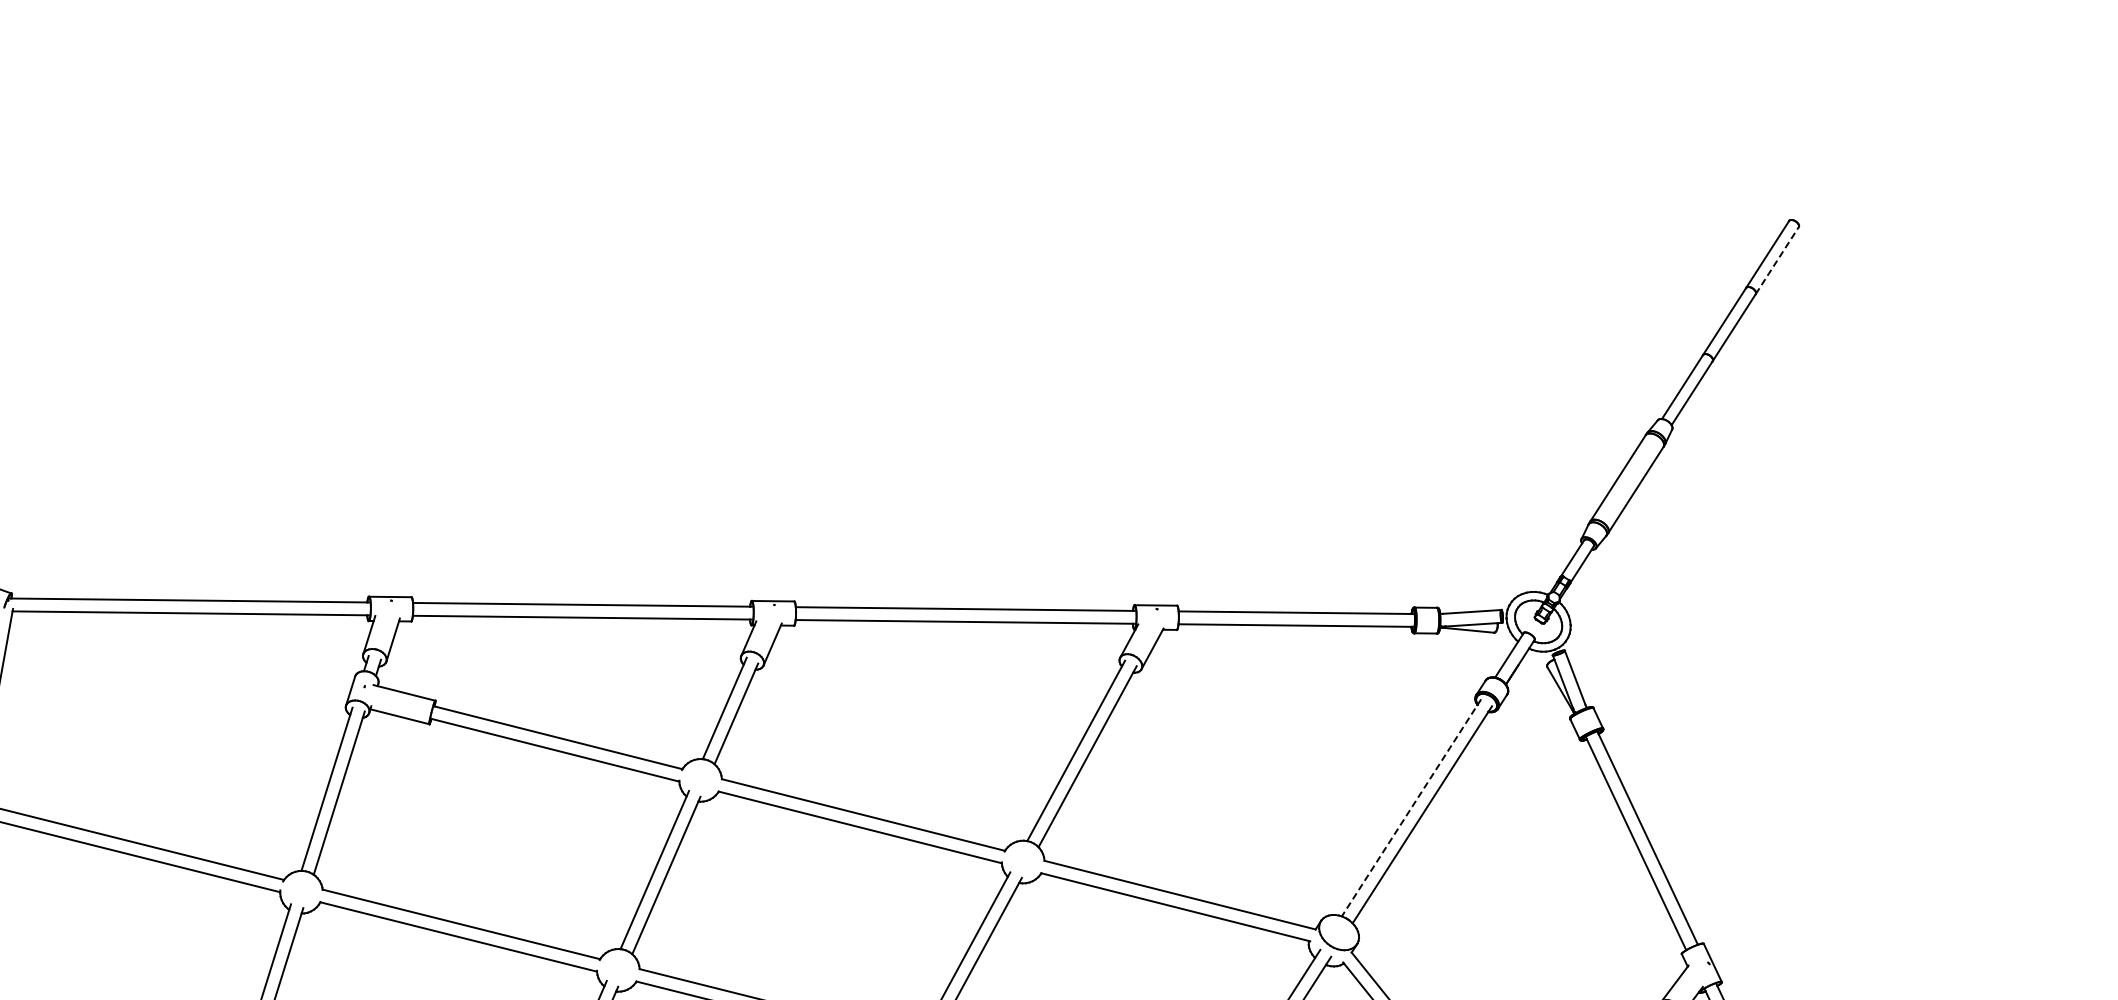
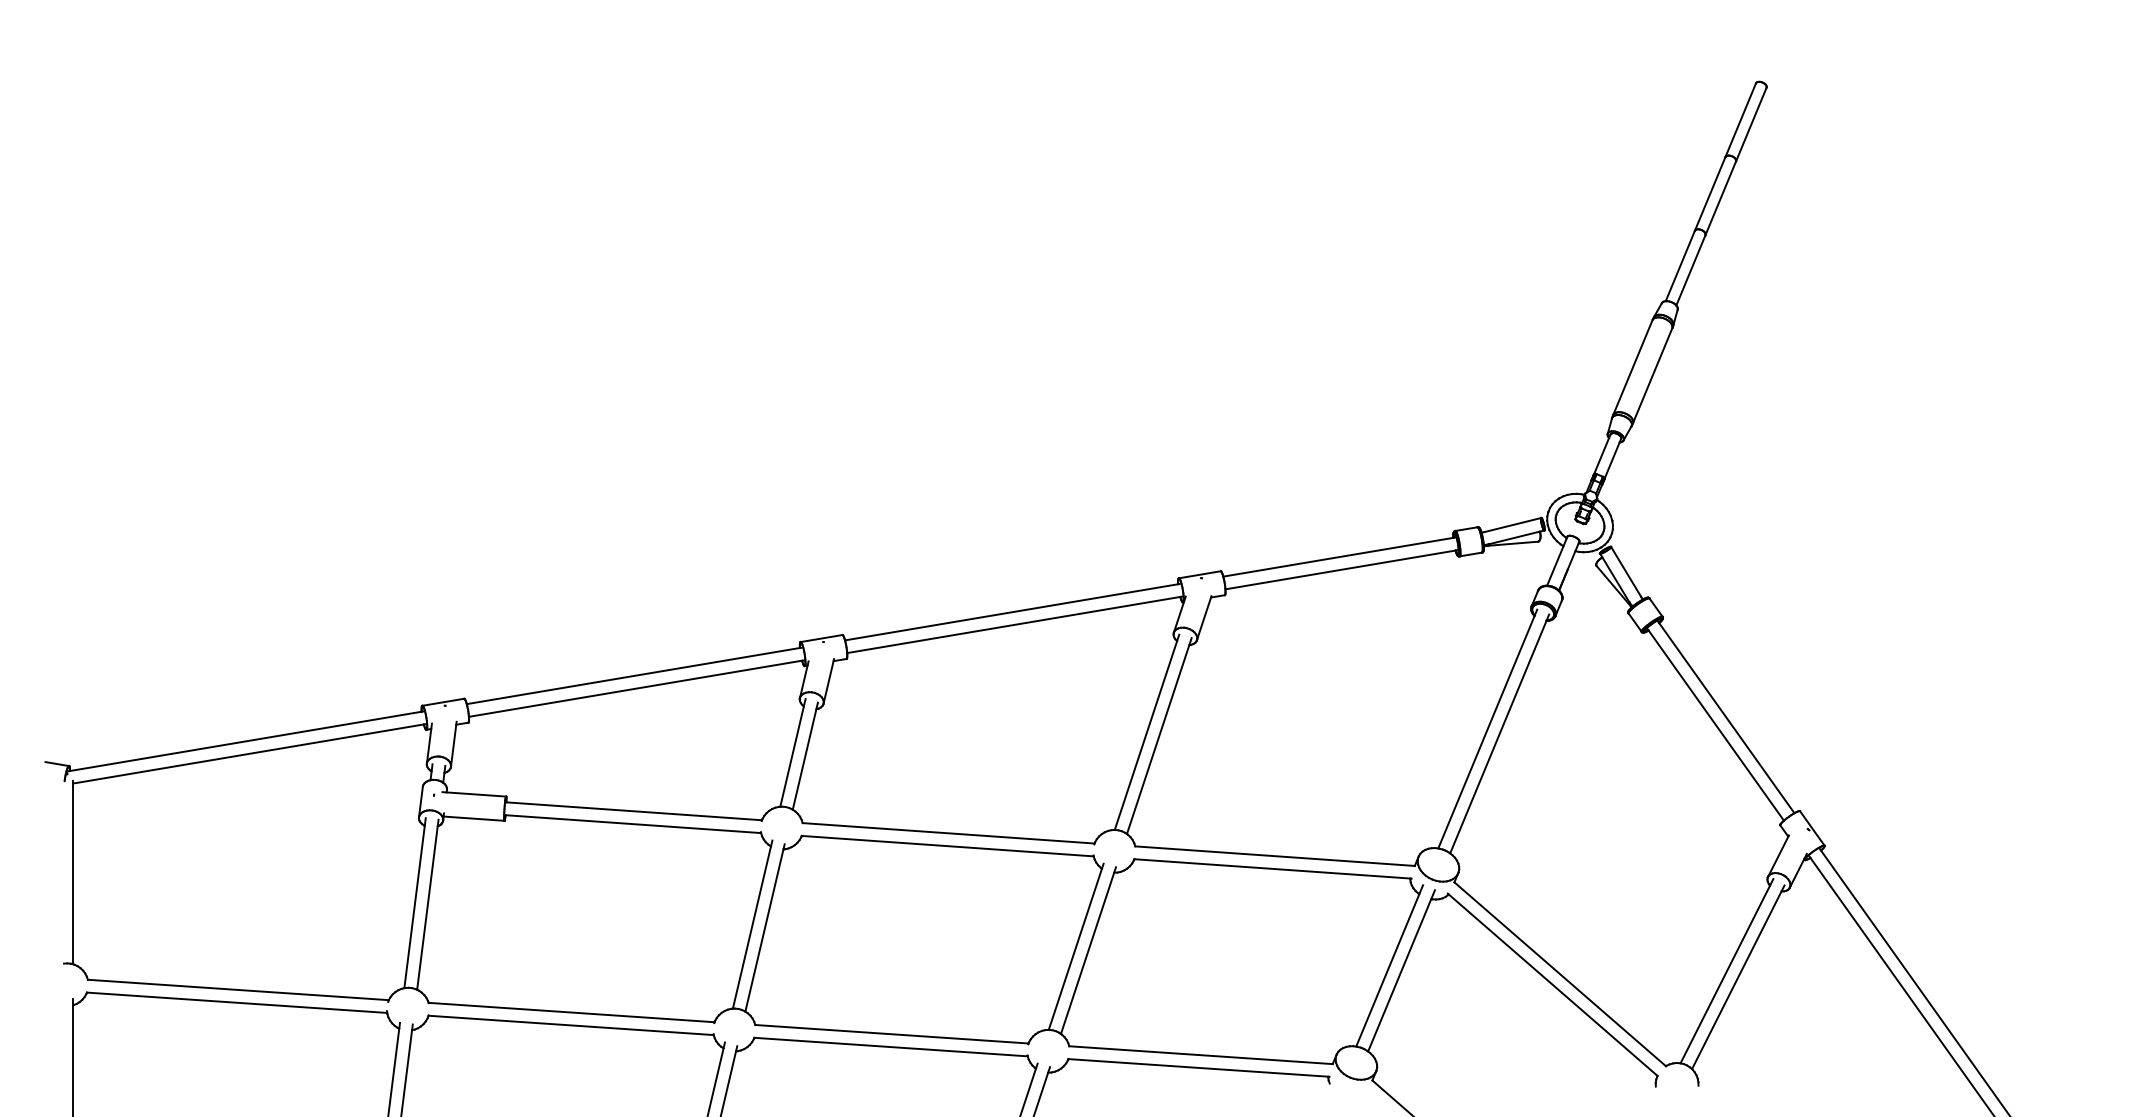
line: (1777, 260) -> (1751, 124), dashed -> solid
line: (1411, 808) -> (1487, 729), dashed -> solid

